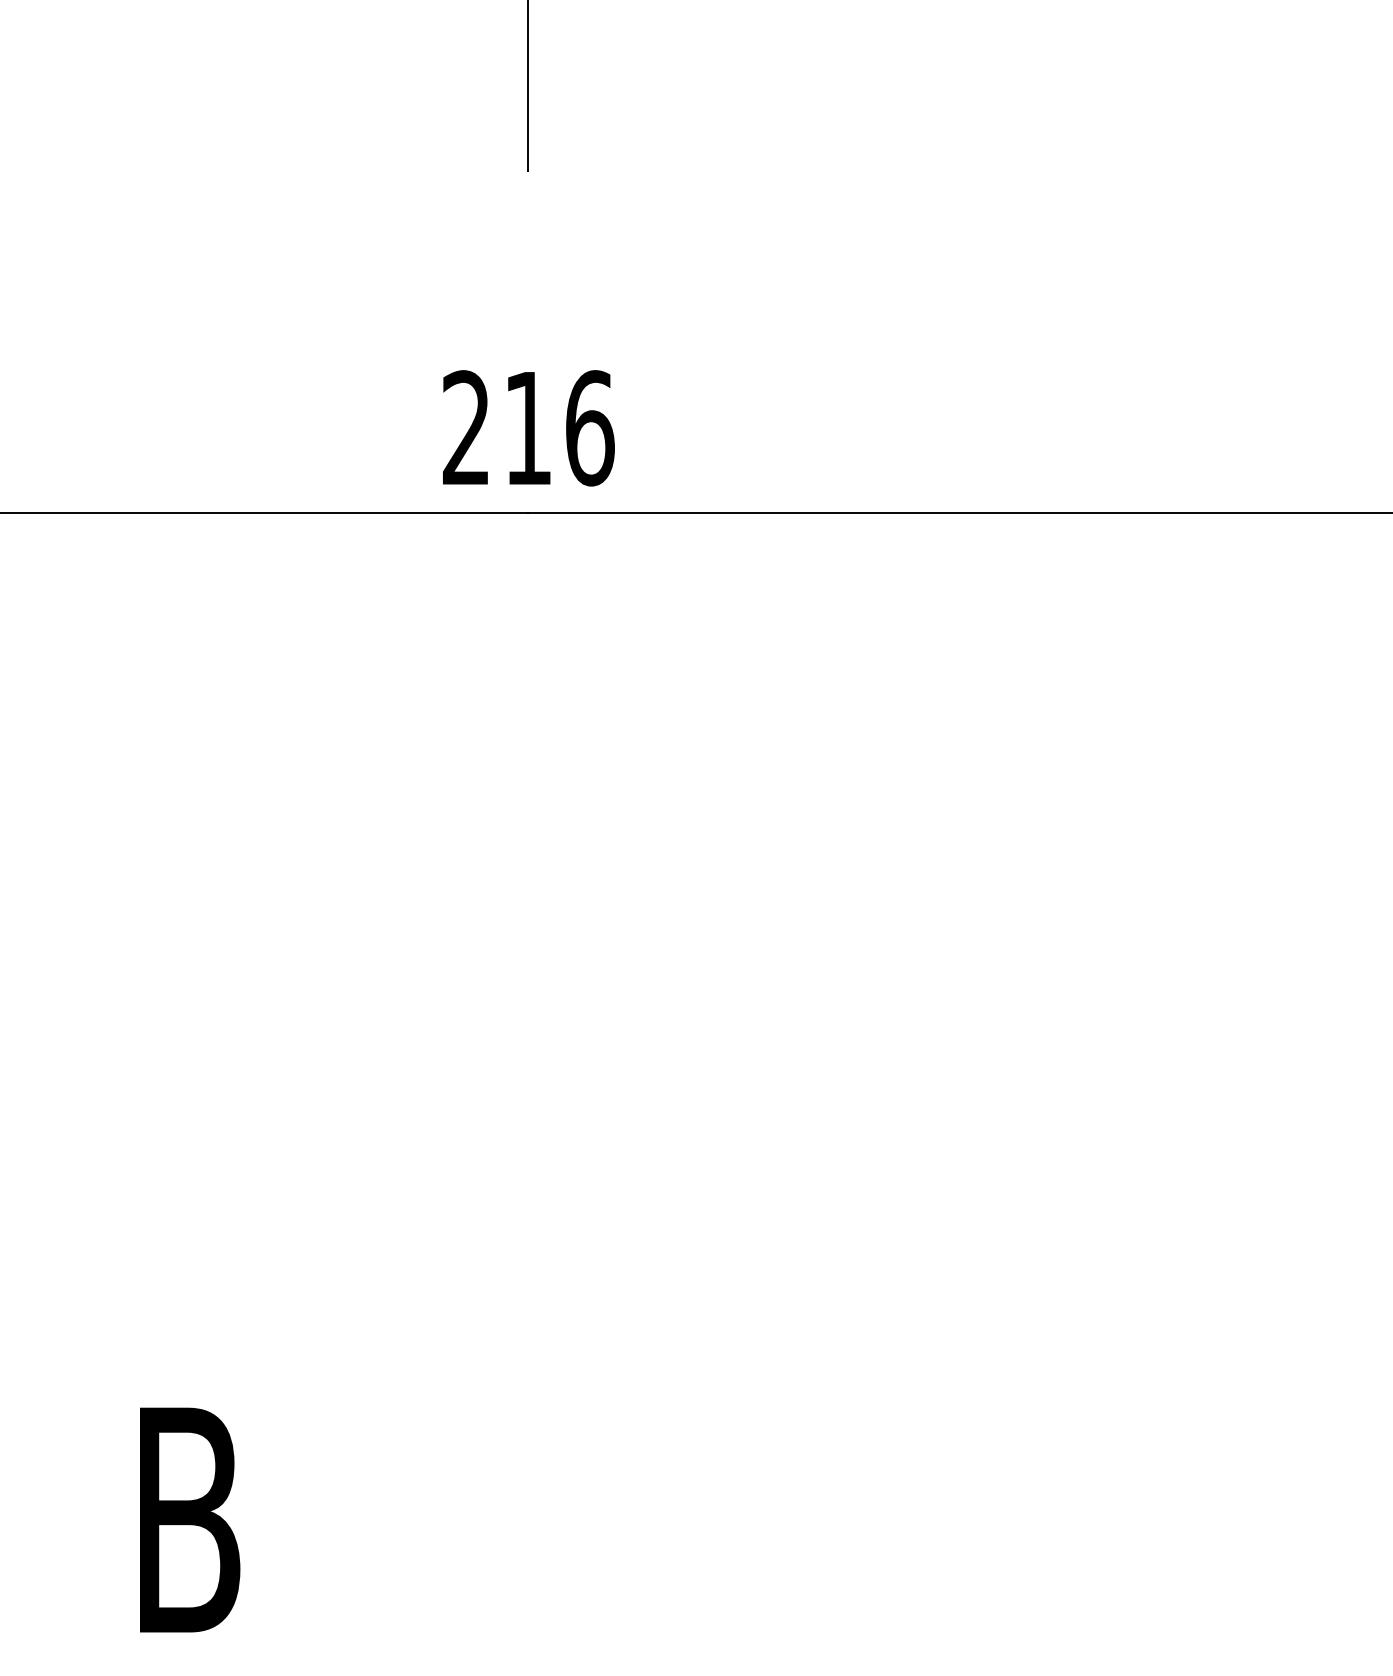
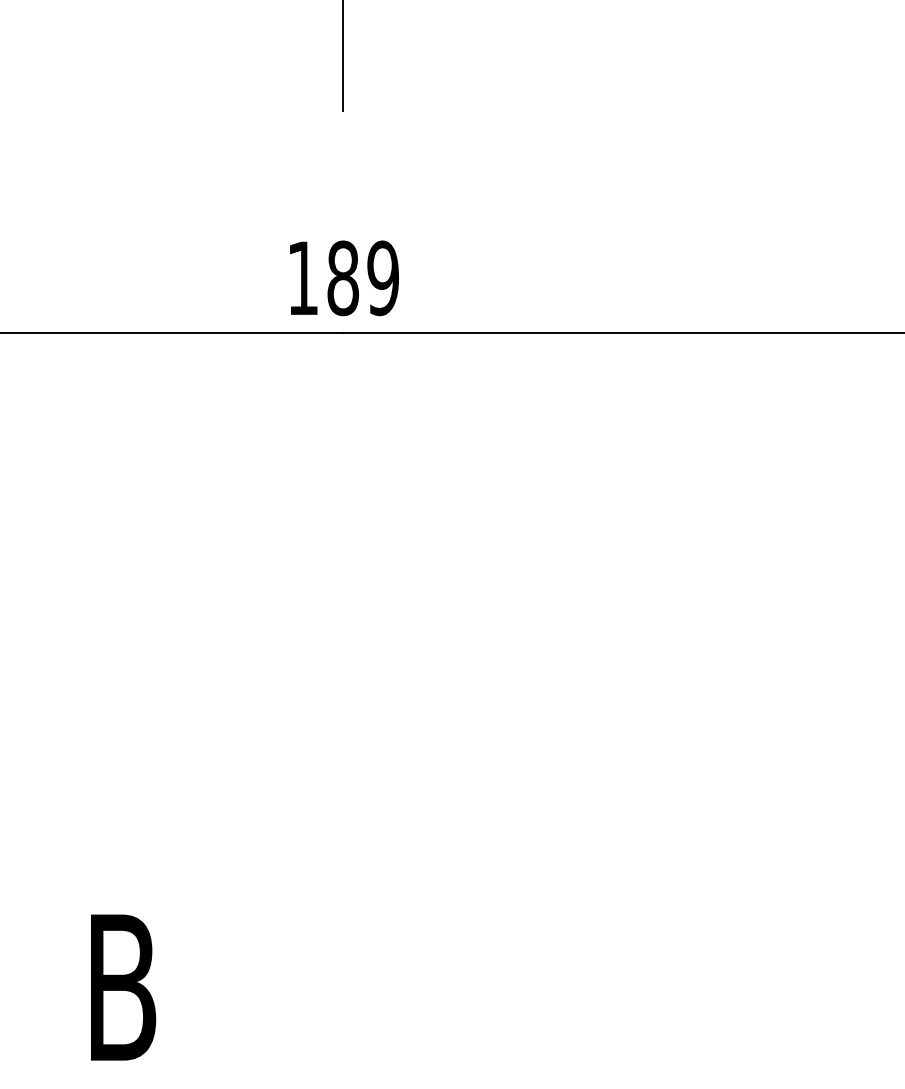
text: (528, 428) -> (343, 278), 216 -> 189

